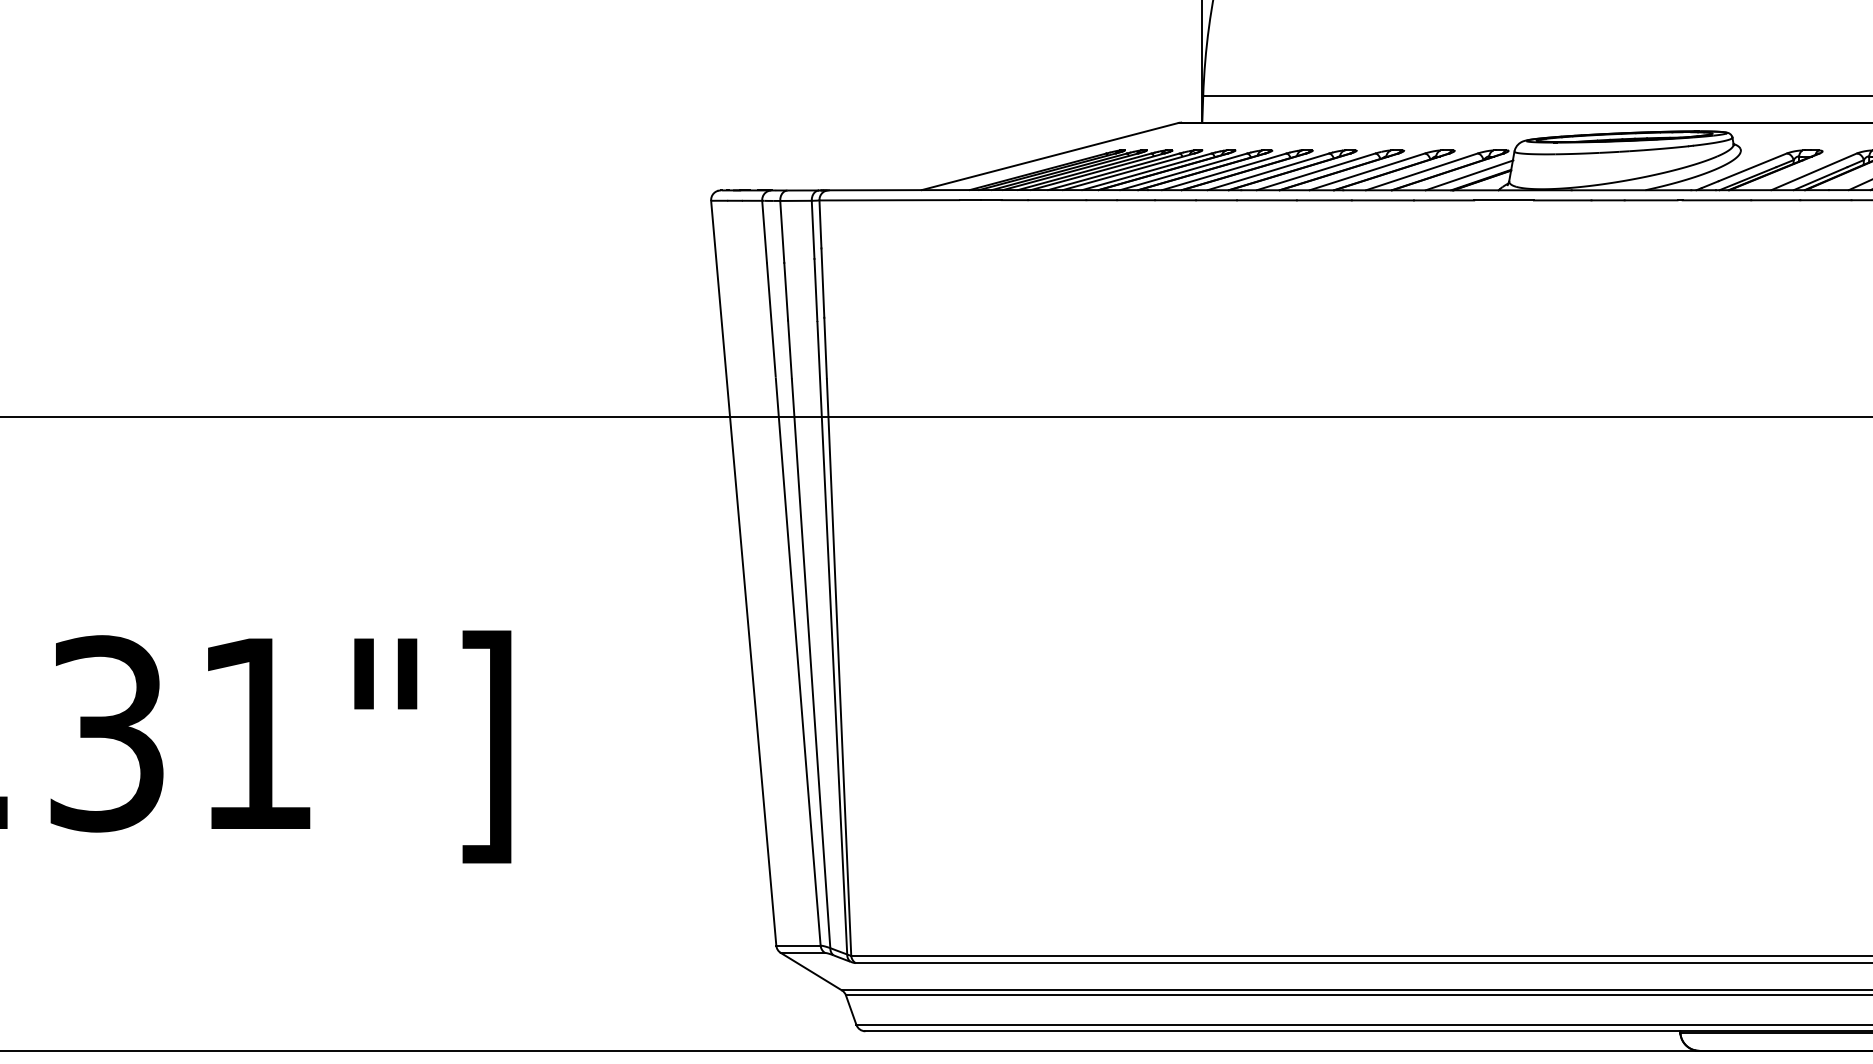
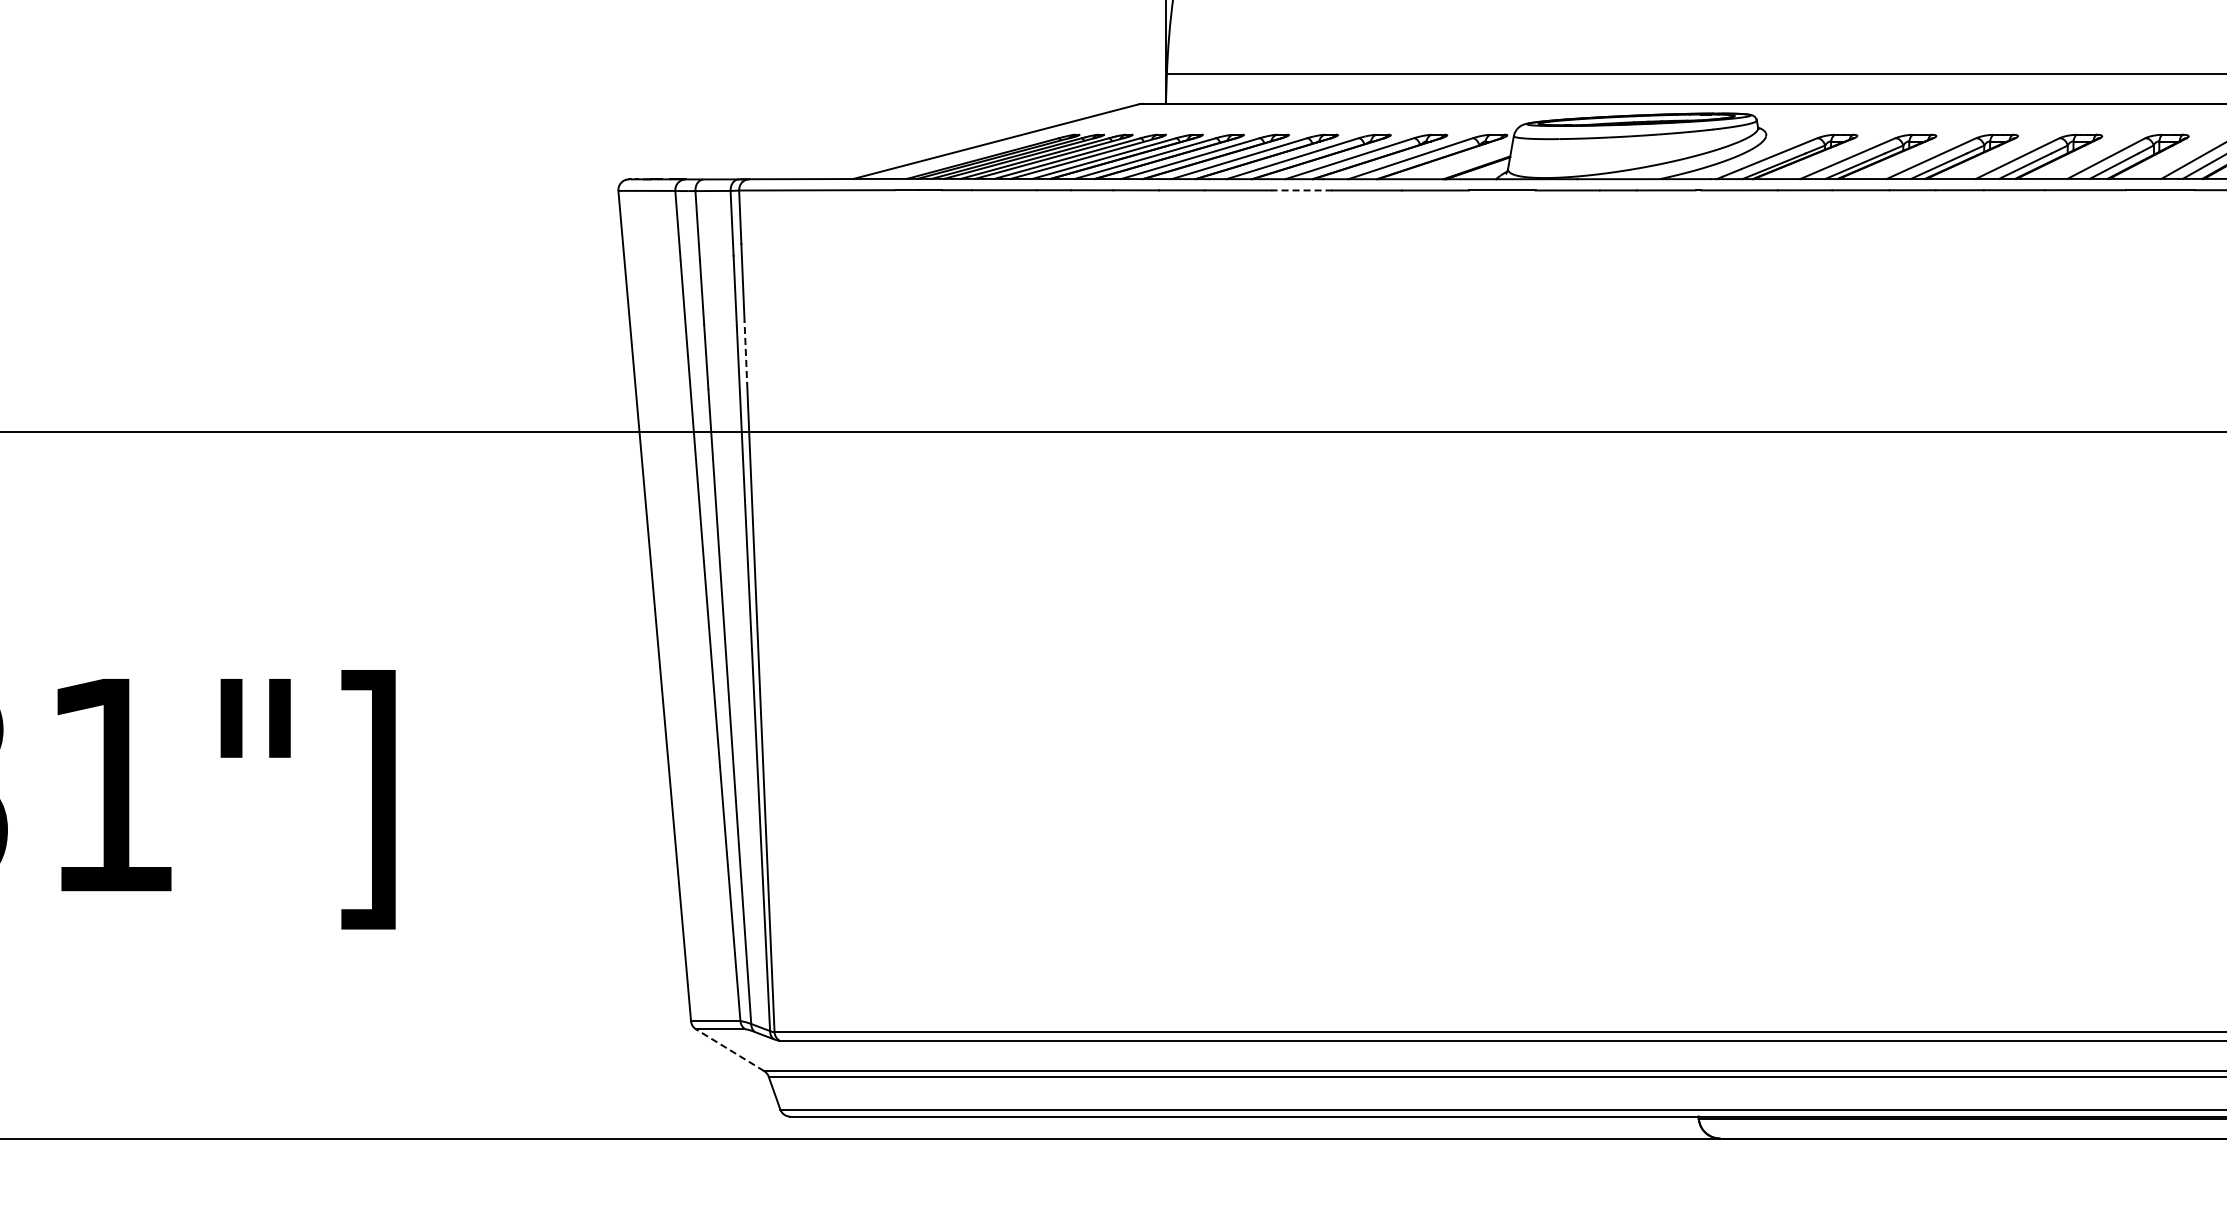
line: (1469, 175) -> (1463, 162), removed
line: (1323, 200) -> (1301, 190), solid -> dashed
line: (825, 348) -> (745, 355), solid -> dashed
line: (811, 971) -> (730, 1050), solid -> dashed

